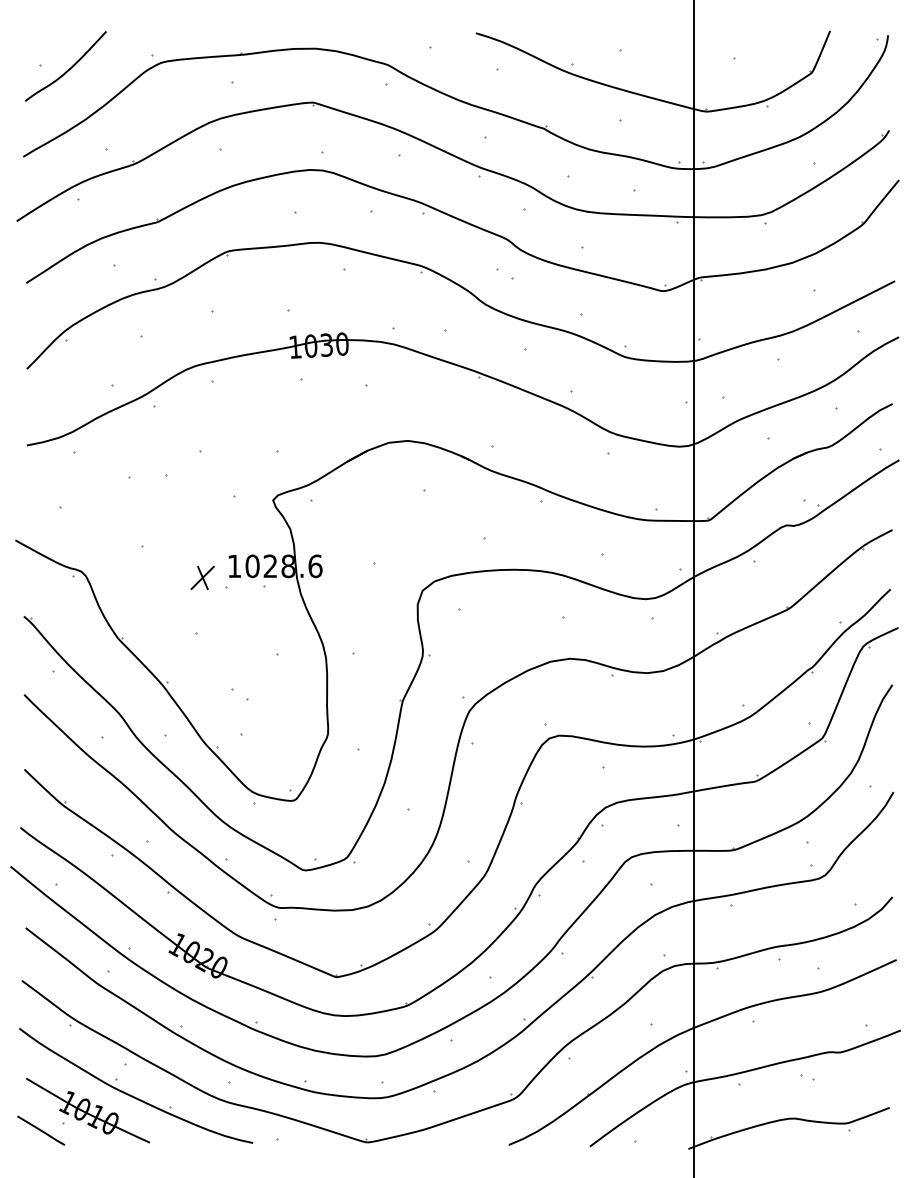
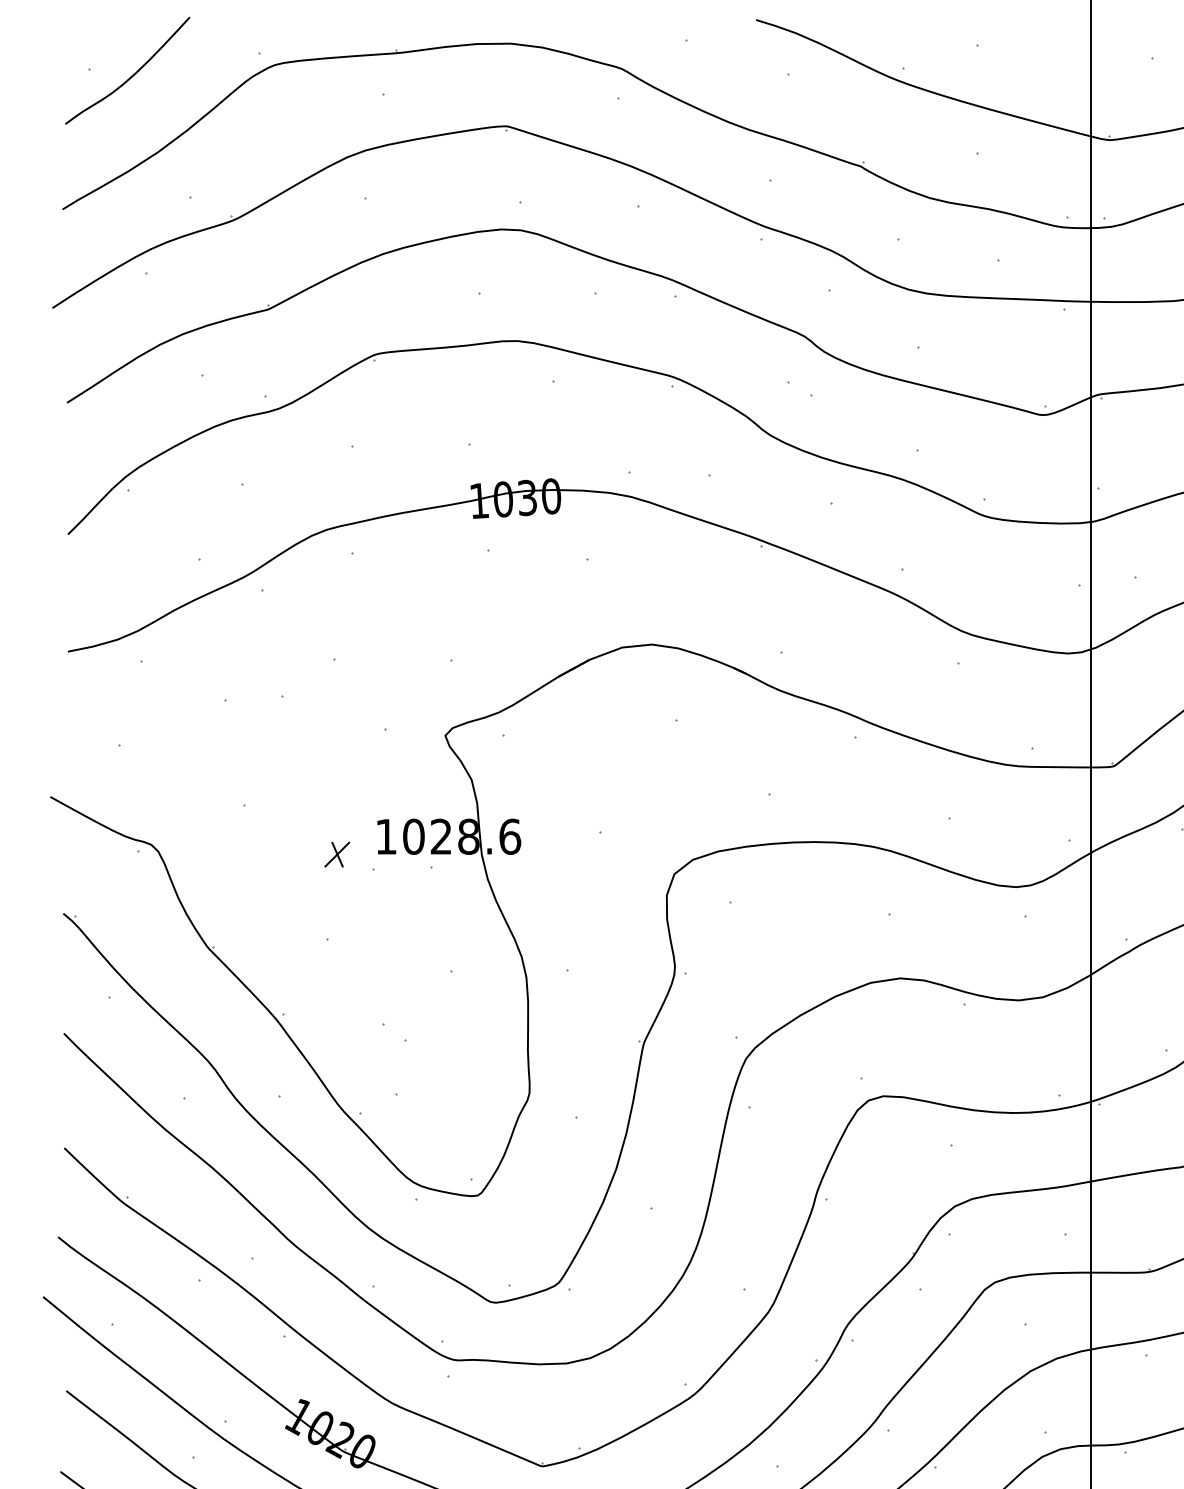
part: (202, 577) -> (337, 853), size x0.7

